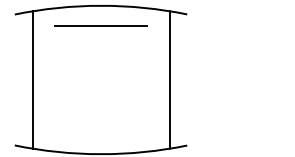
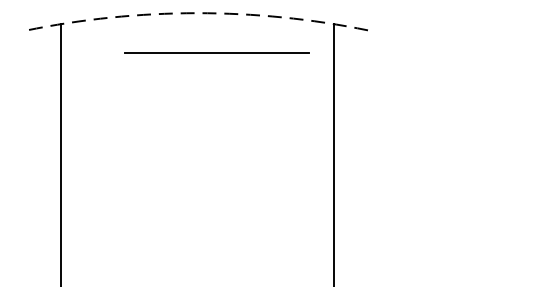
arc: (101, 5) -> (197, 12), solid -> dashed
line: (100, 25) -> (215, 52), moved

